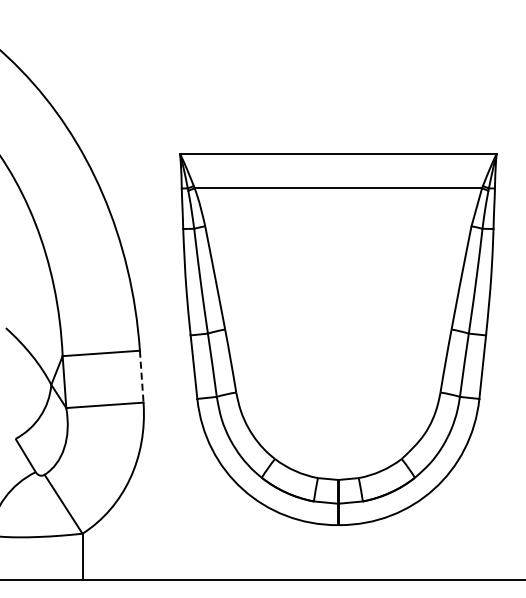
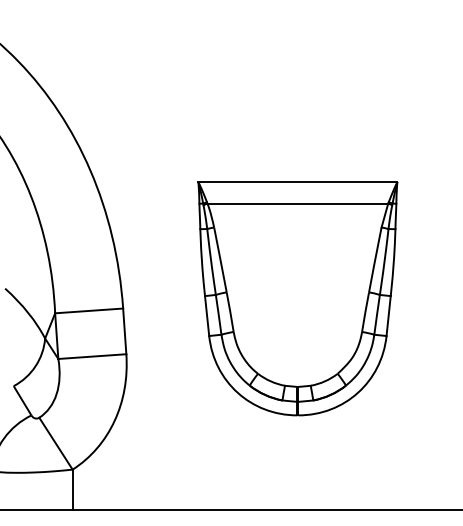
part: (338, 339) -> (297, 298), size x0.71
line: (141, 377) -> (124, 332), dashed -> solid

